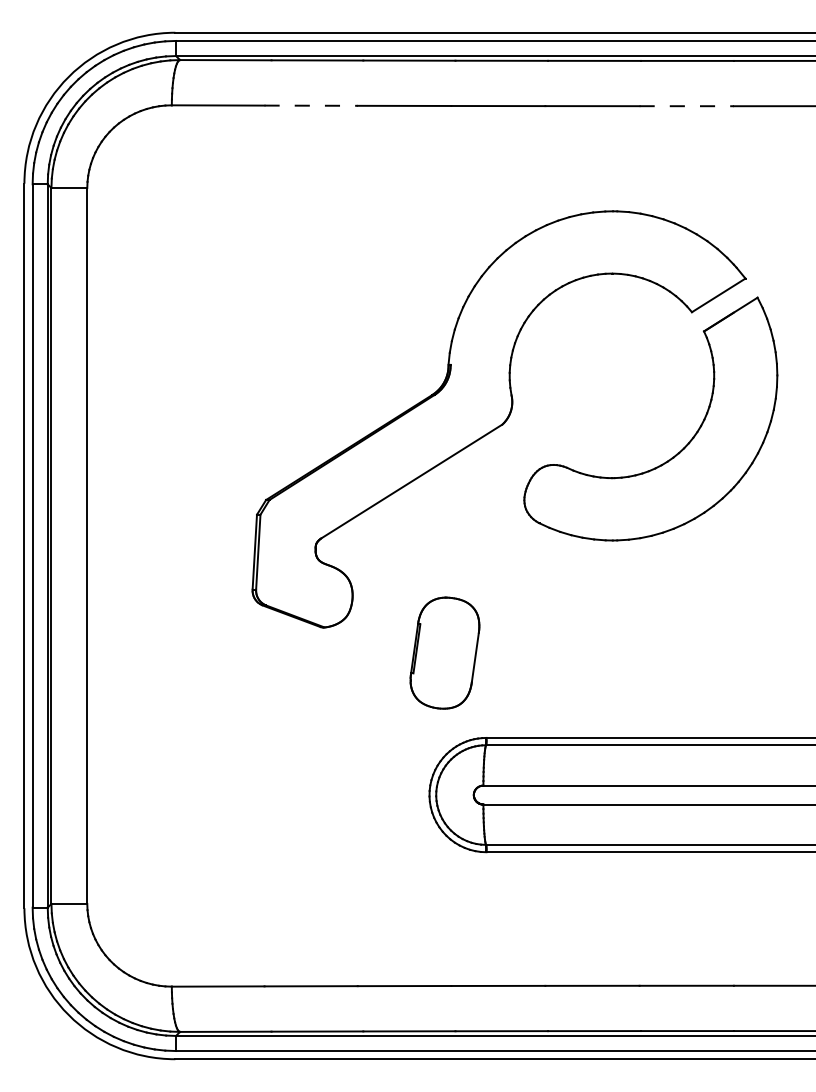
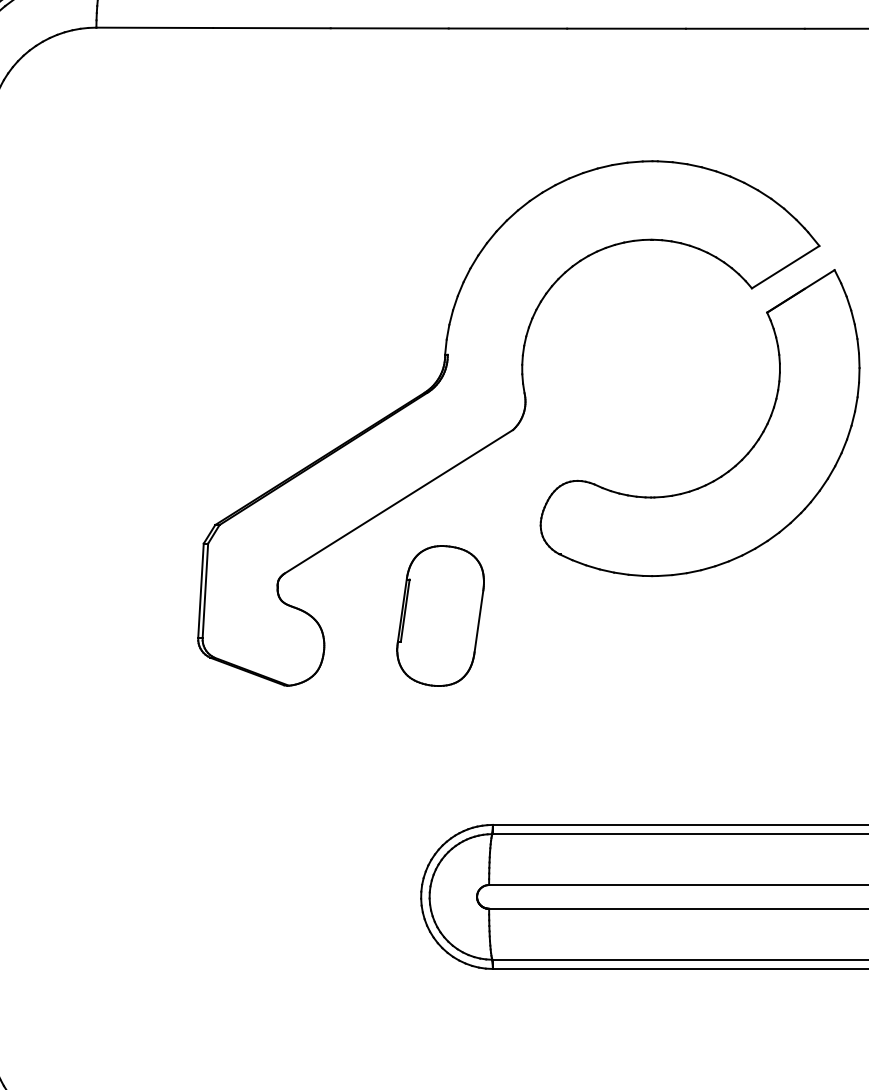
line: (311, 105) -> (272, 27), dashed -> solid
line: (687, 106) -> (746, 29), dashed -> solid
part: (444, 652) -> (440, 615), moved

